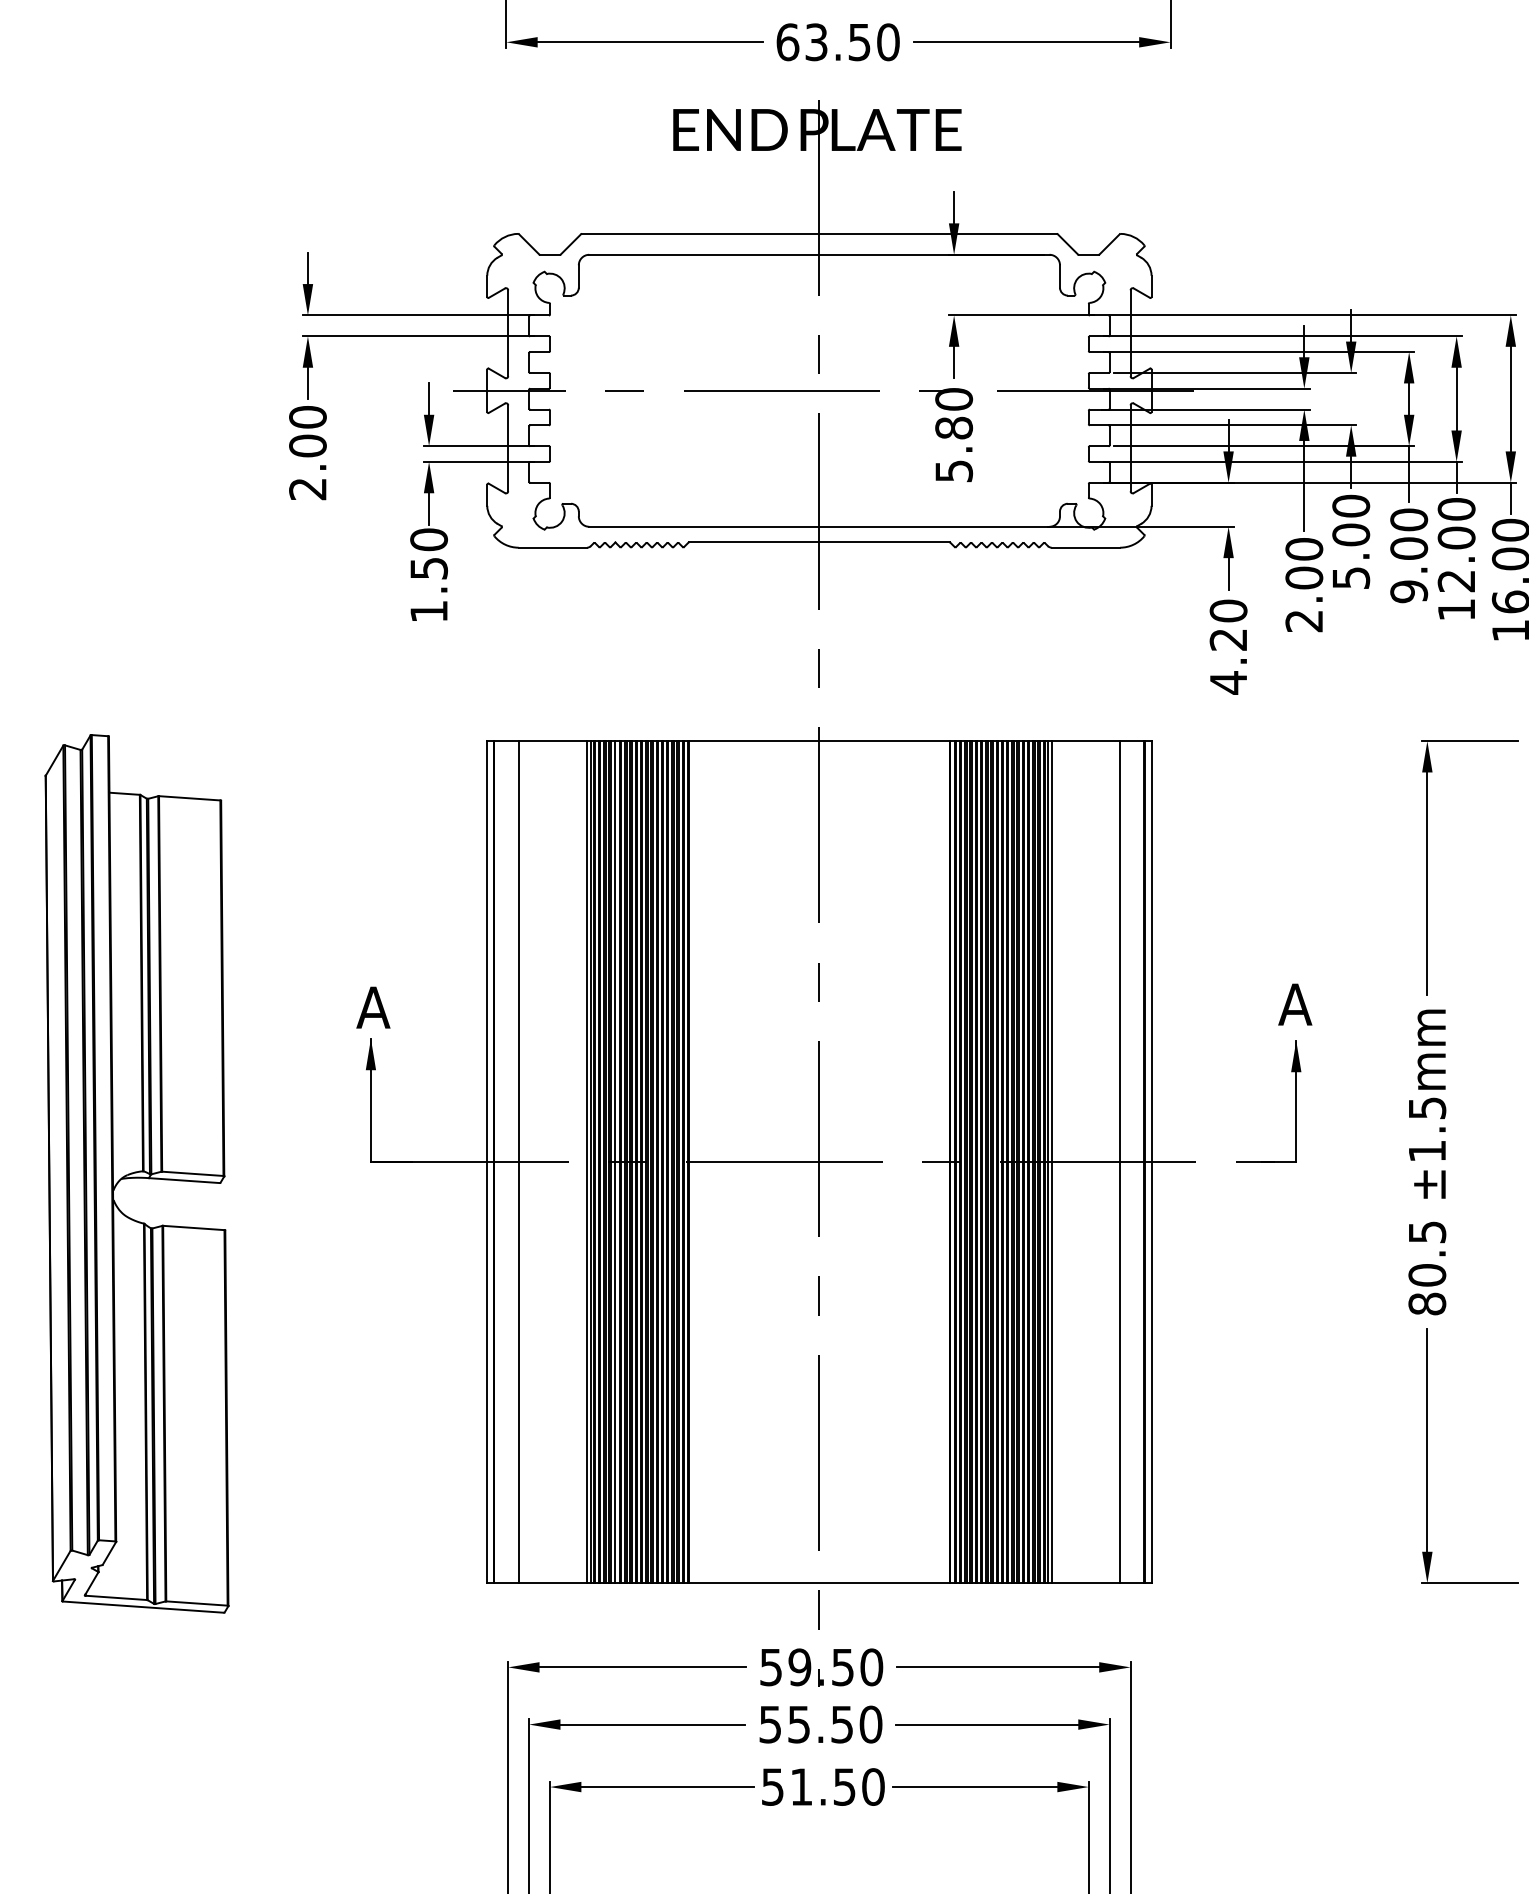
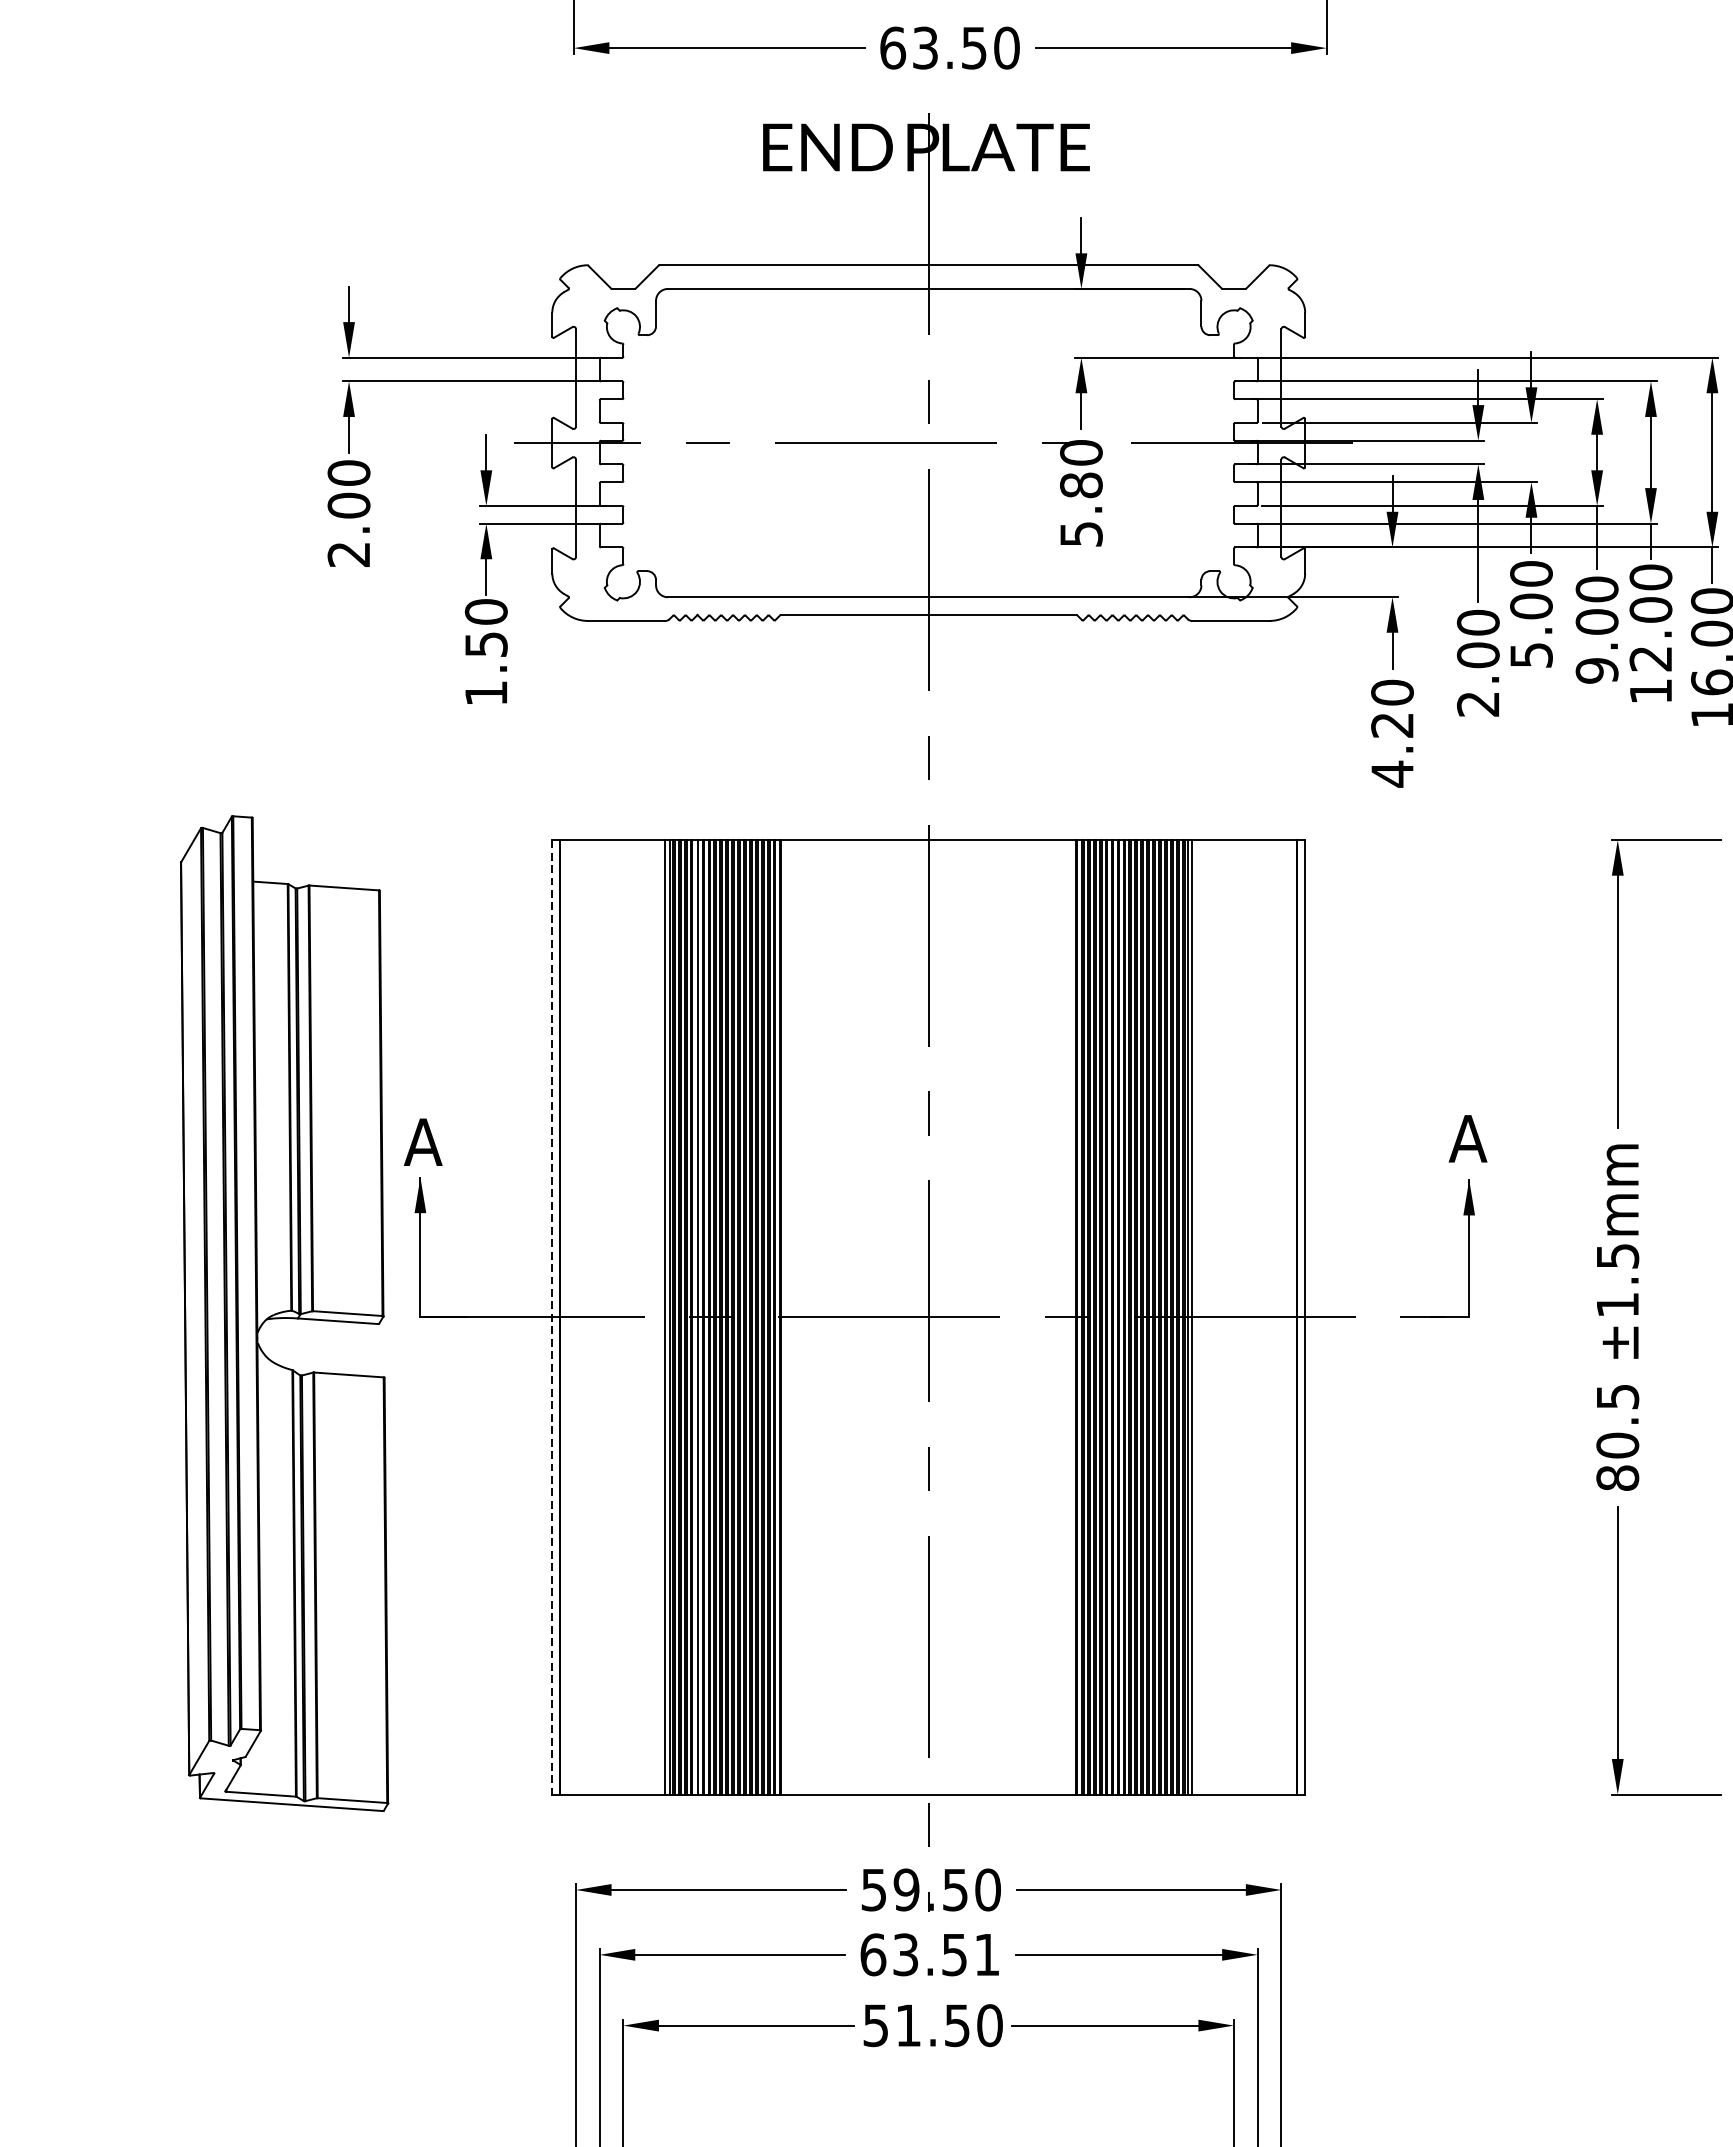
line: (487, 1162) -> (552, 1317), solid -> dashed
line: (518, 1162) -> (587, 1317), removed
line: (1120, 1162) -> (1269, 1317), removed
part: (136, 1173) -> (283, 1313), moved
text: (820, 1724) -> (929, 1954), 55.50 -> 63.51

